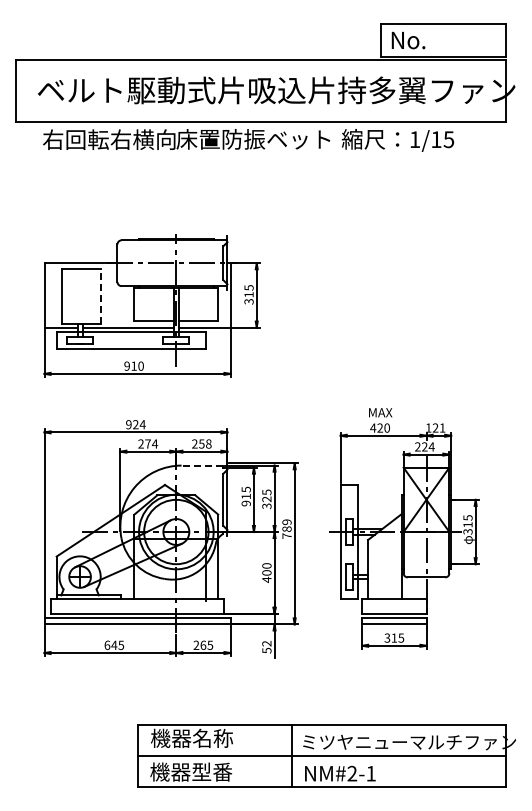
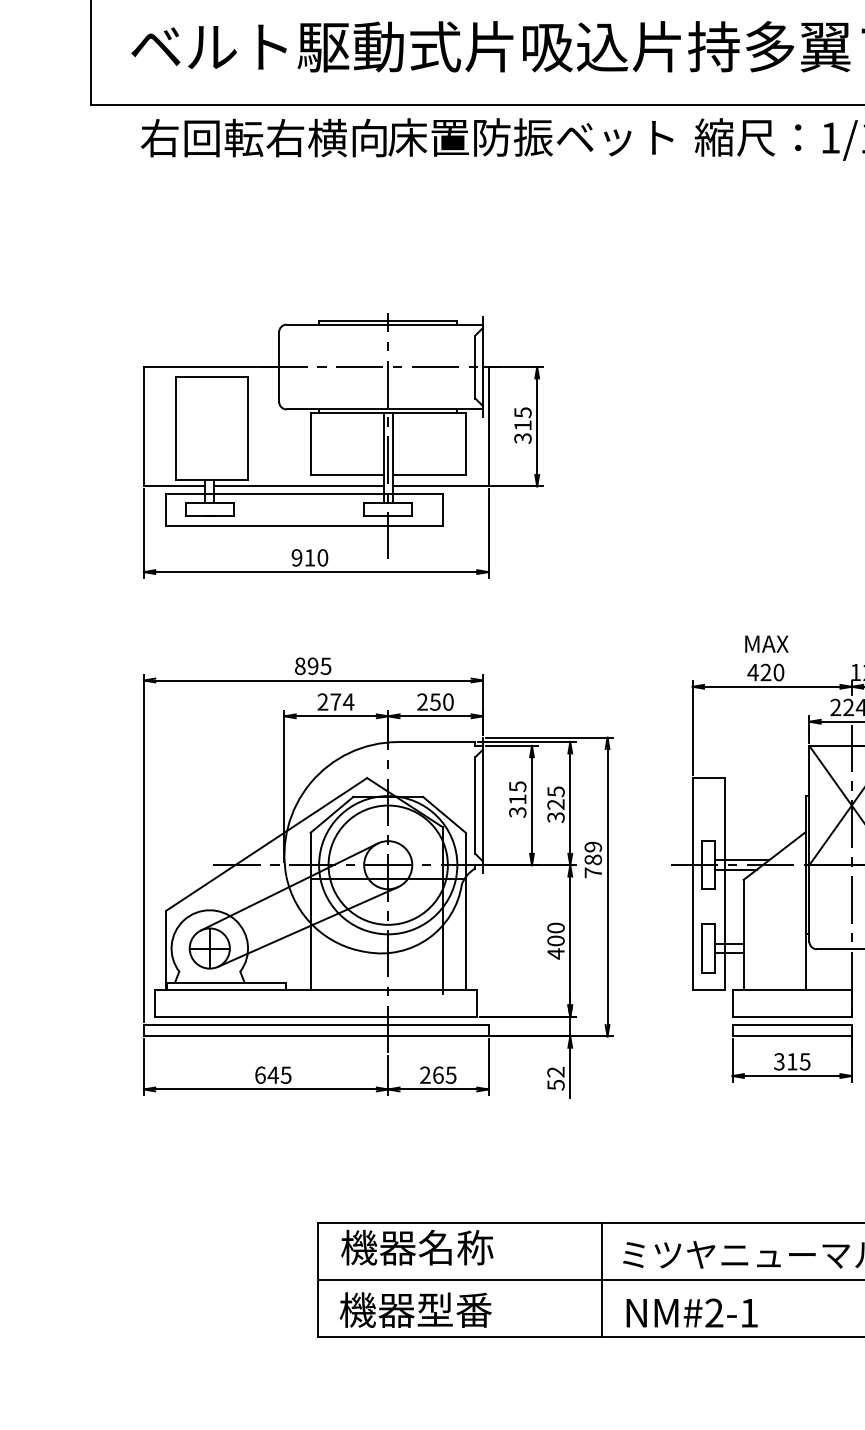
line: (100, 296) -> (247, 428), dashed -> solid
text: (135, 424) -> (312, 665), 924 -> 895
text: (208, 444) -> (447, 702), 258 -> 250
line: (202, 465) -> (436, 741), dashed -> solid
text: (245, 503) -> (516, 812), 915 -> 315

